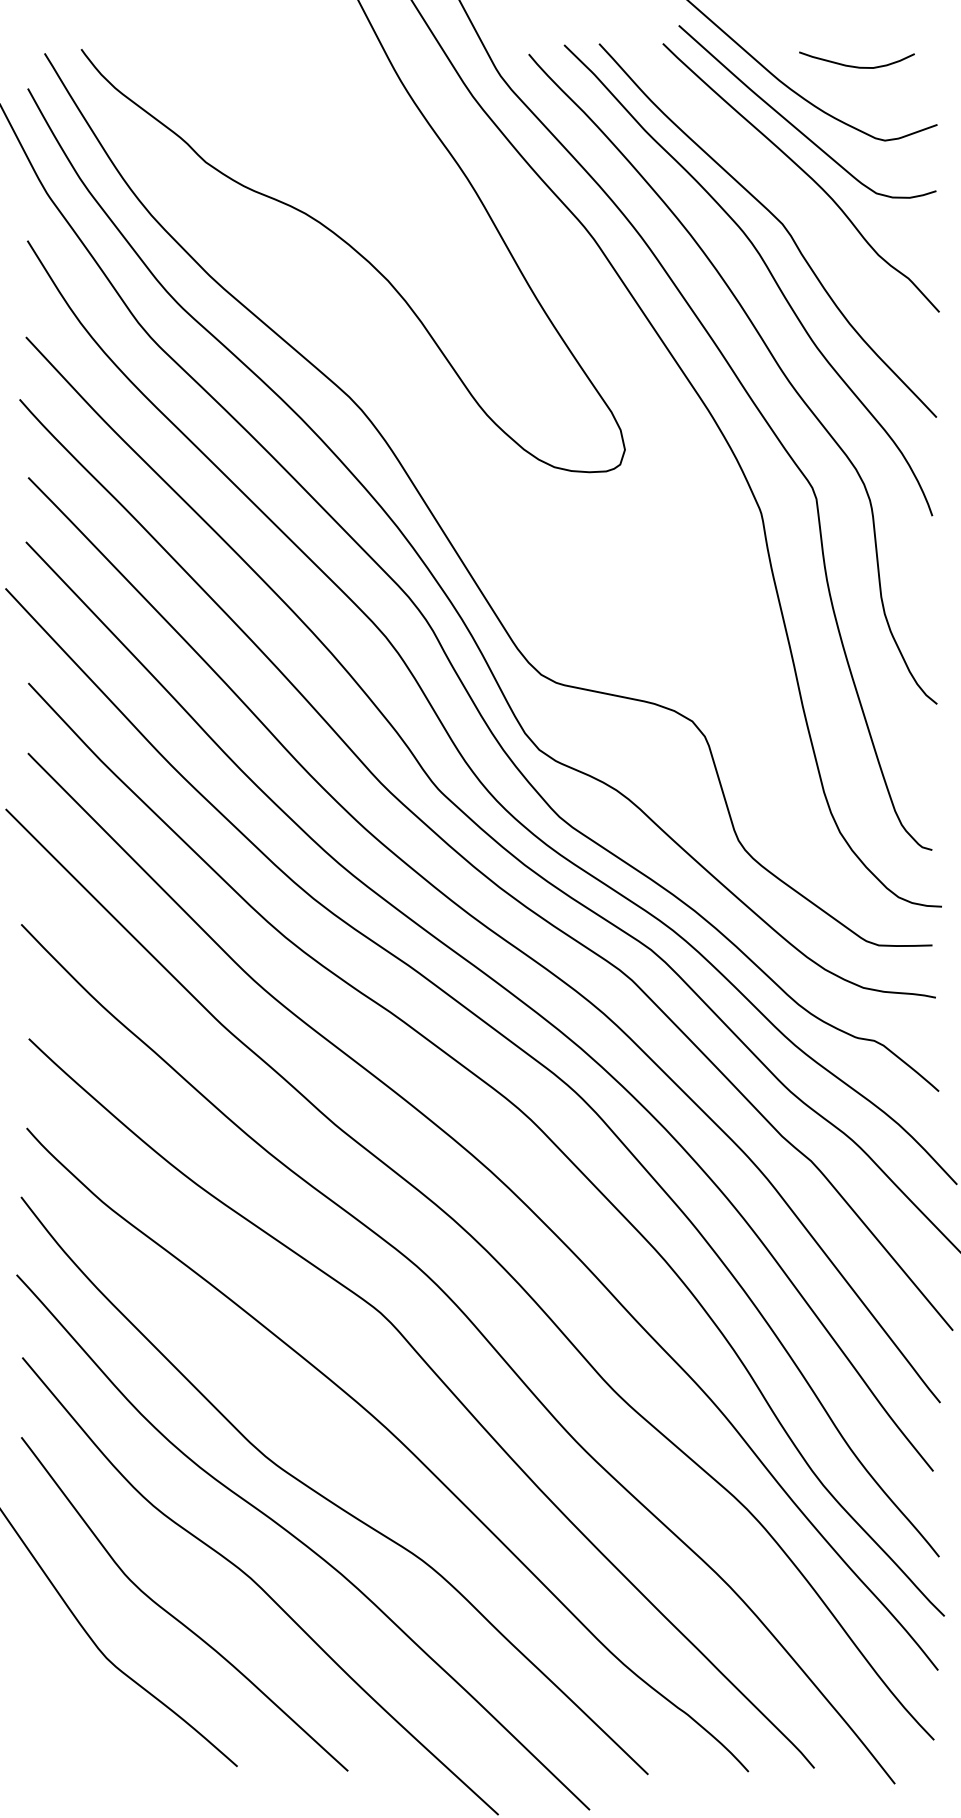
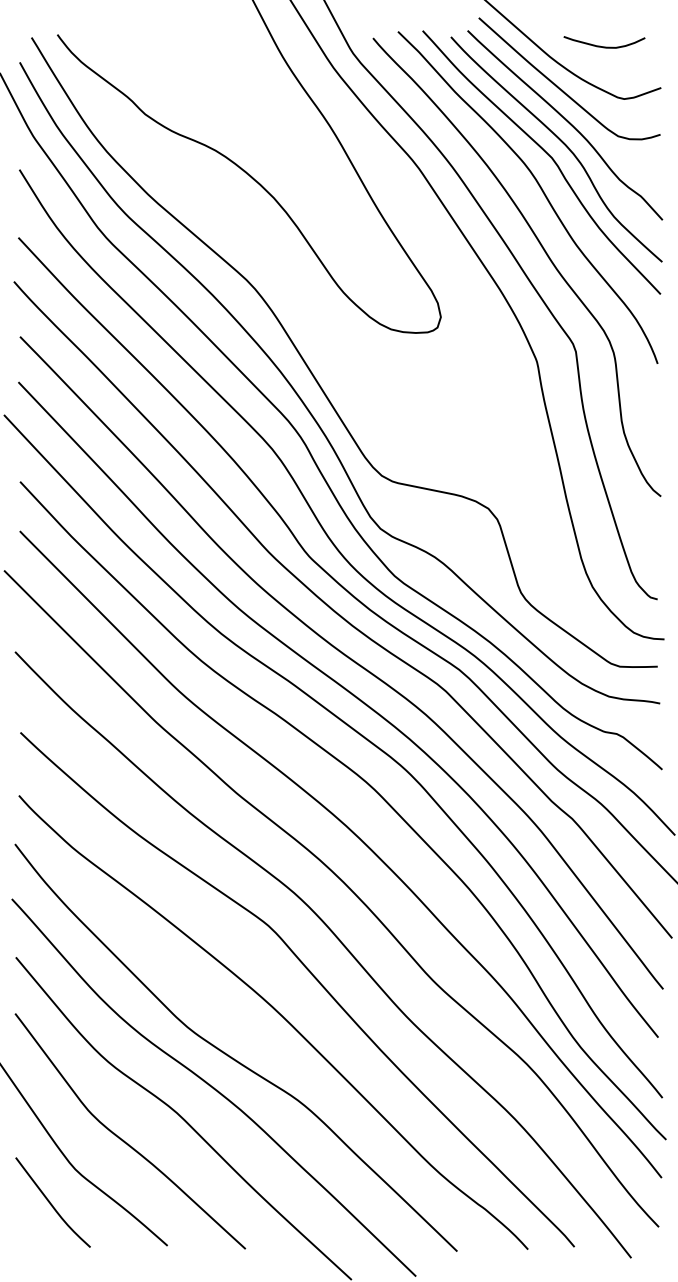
curve: (797, 203) -> (562, 143), added
curve: (72, 1706) -> (51, 1203), added

